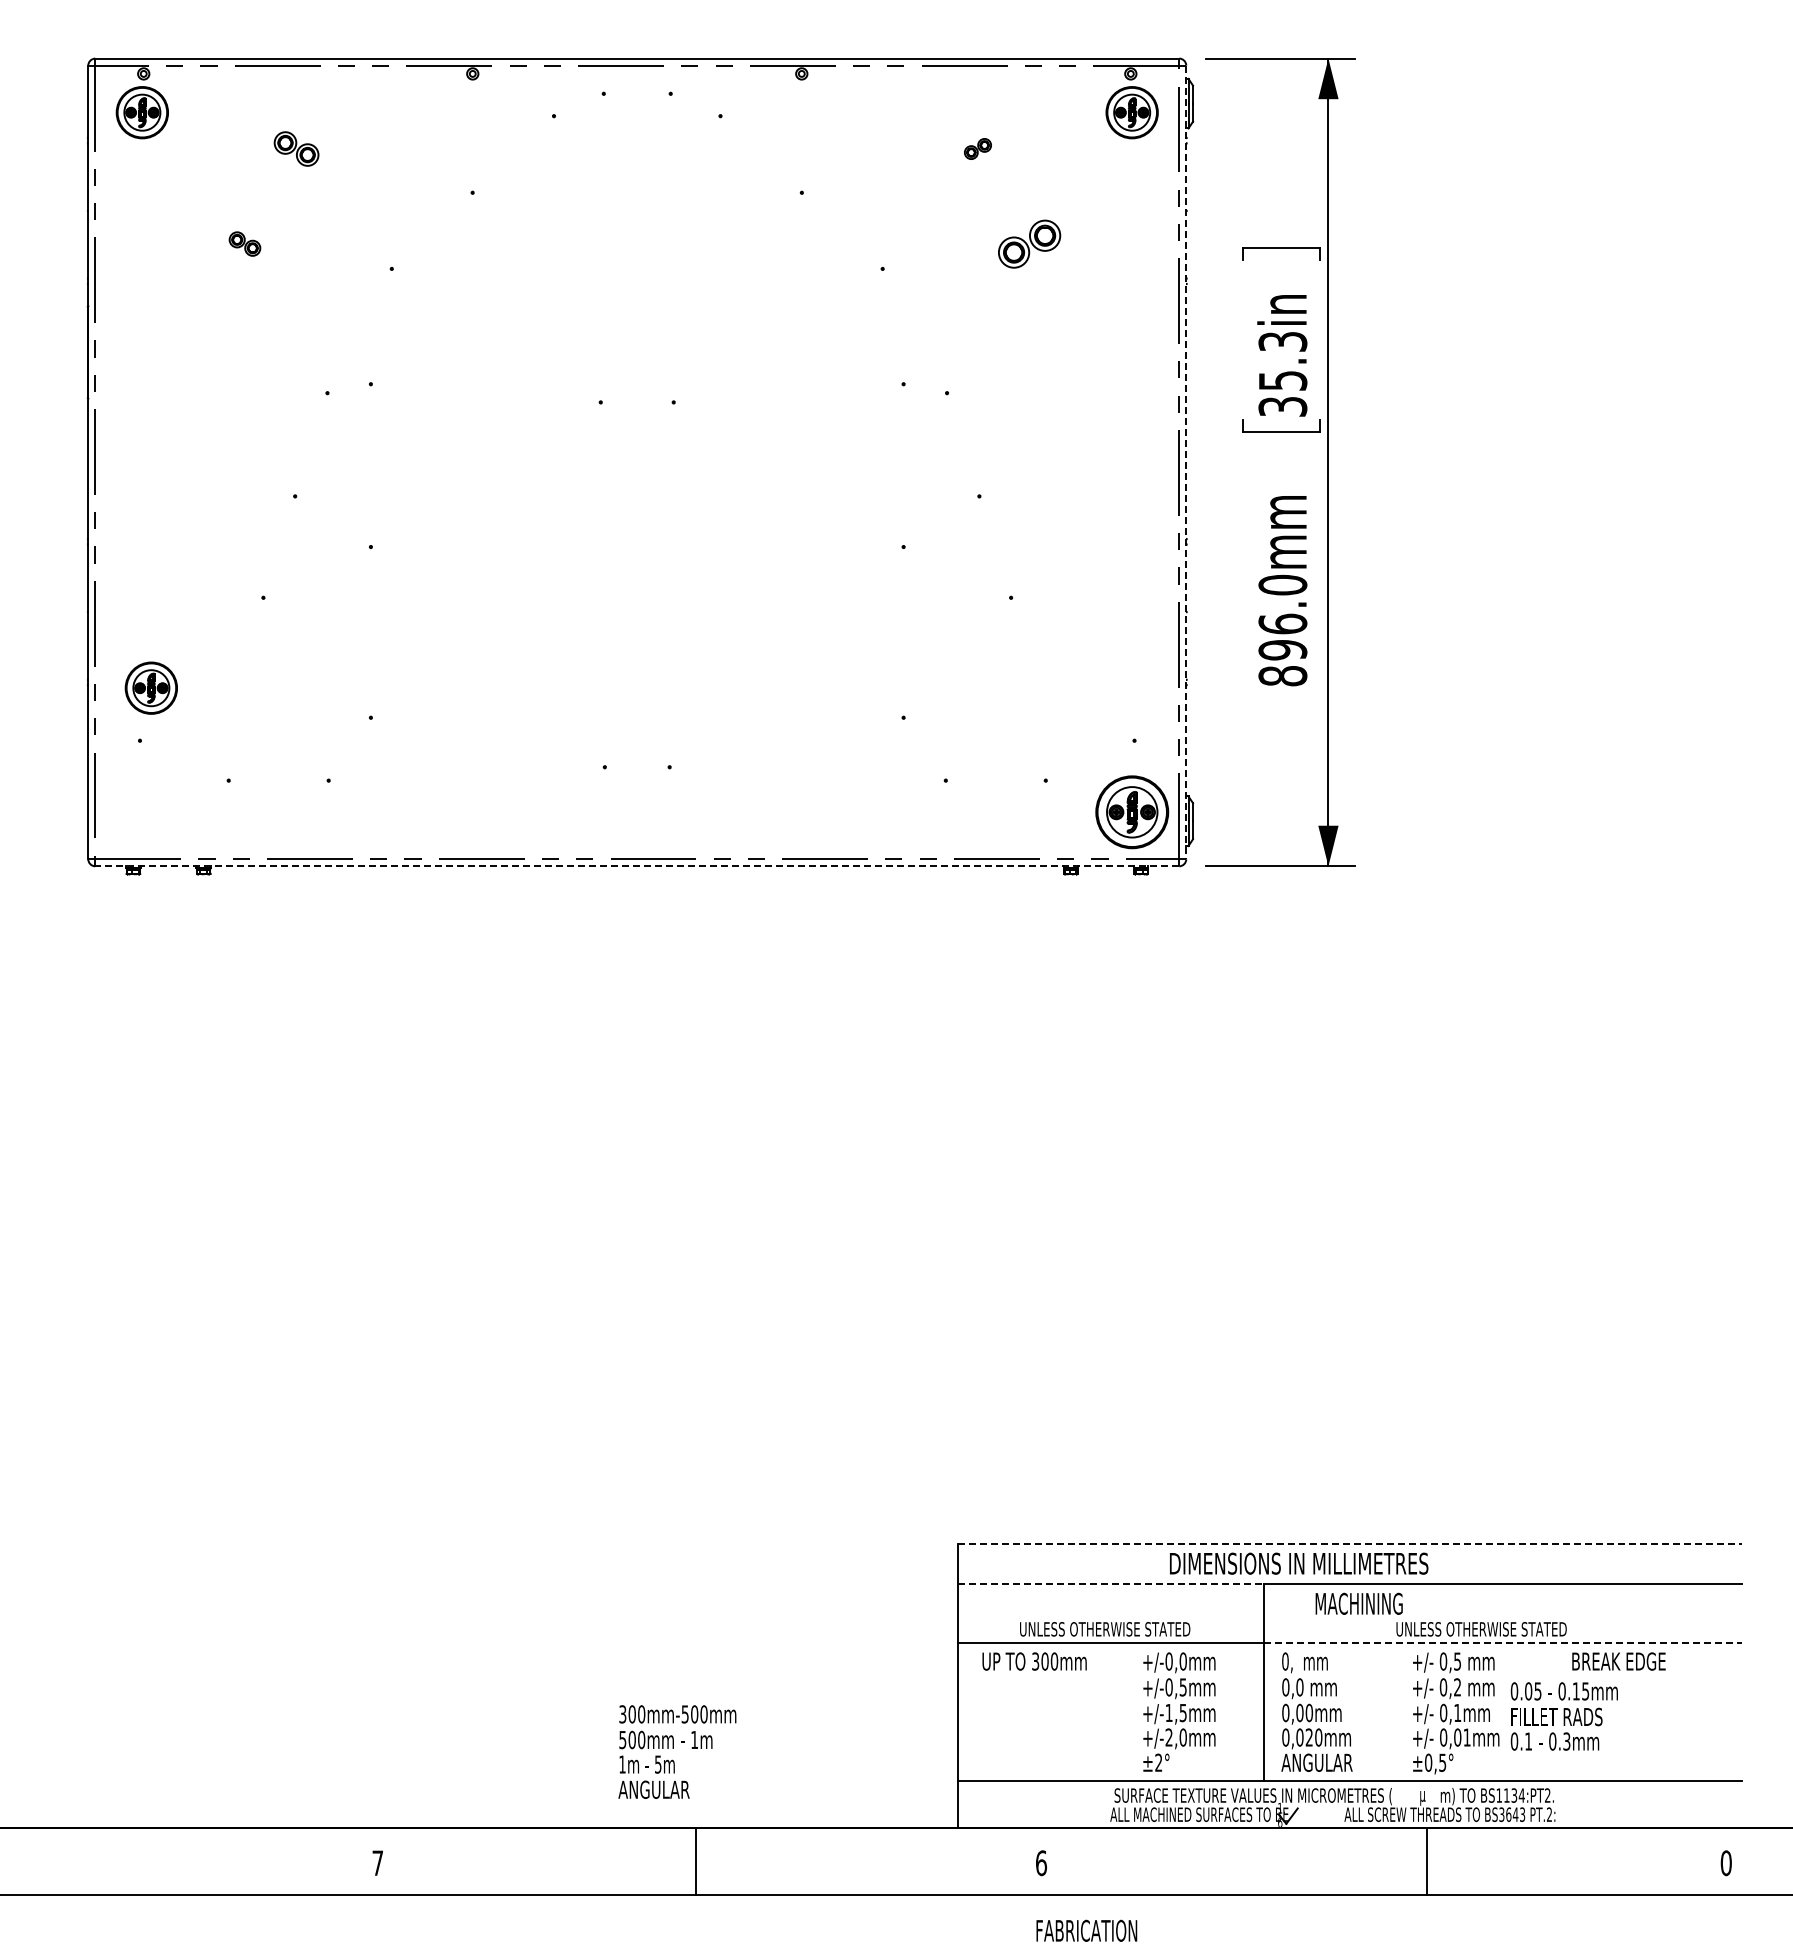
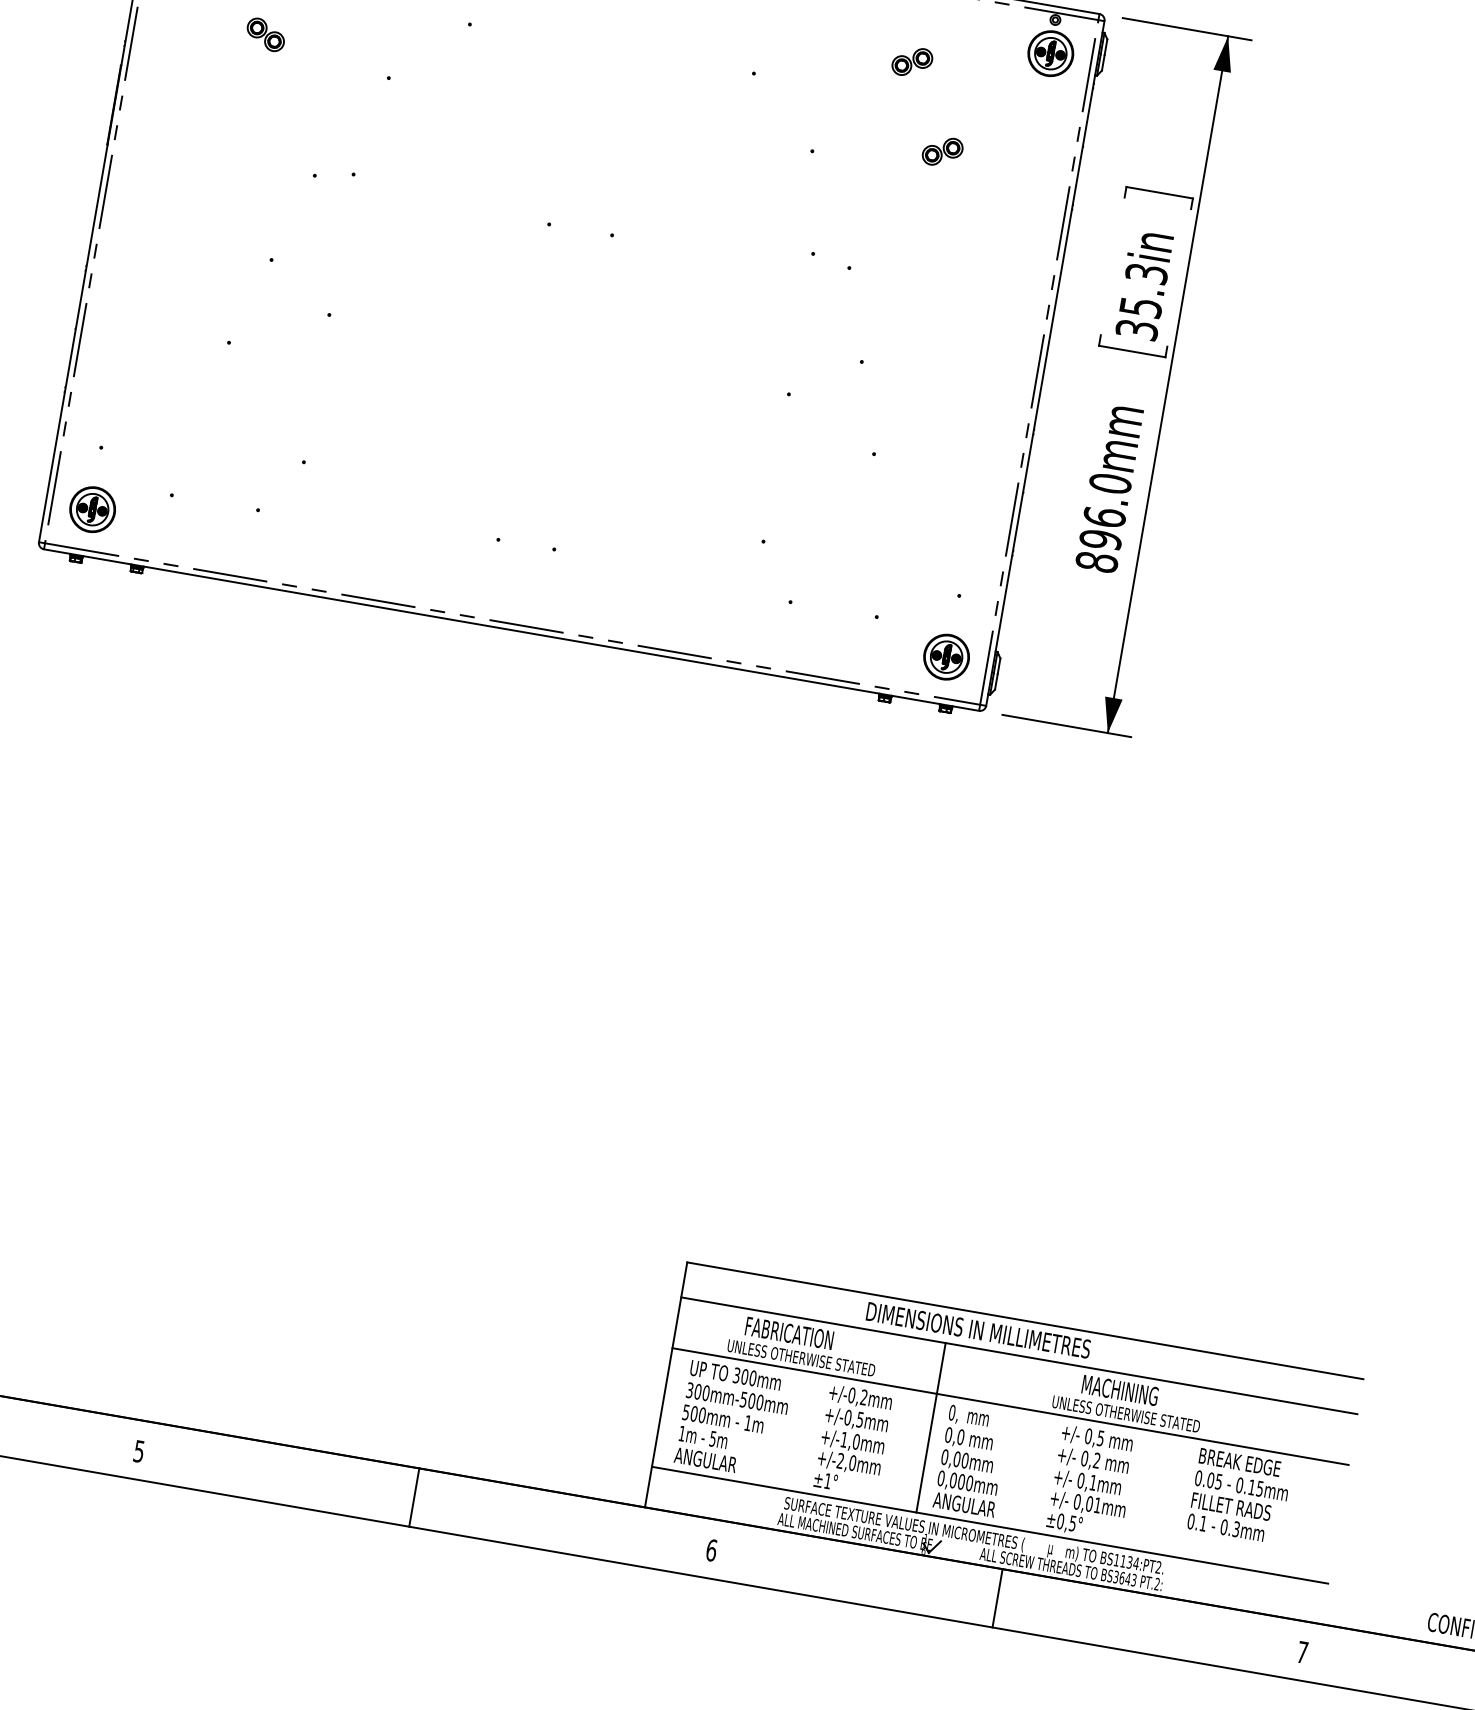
part: (977, 148) -> (912, 61), size x1.67
part: (244, 243) -> (265, 34), size x1.43
part: (1029, 243) -> (942, 151), size x0.71
line: (1186, 462) -> (1045, 363), dashed -> solid
part: (150, 687) -> (92, 508), moved
part: (1131, 811) -> (946, 656), size x0.71
line: (637, 866) -> (511, 630), dashed -> solid
line: (1349, 1543) -> (1025, 1320), dashed -> solid
line: (1111, 1584) -> (813, 1320), dashed -> solid
text: (1358, 1603) -> (1119, 1390), moved
line: (1503, 1643) -> (1143, 1429), dashed -> solid
text: (1182, 1661) -> (863, 1397), +/-0,0mm -> +/-0,2mm
text: (1182, 1712) -> (855, 1441), +/-1,5mm -> +/-1,0mm
text: (1563, 1716) -> (1237, 1507), moved
text: (1309, 1737) -> (961, 1481), 0,020mm -> 0,000mm
text: (677, 1751) -> (731, 1430), moved
text: (1158, 1762) -> (827, 1480), ±2° -> ±1°
line: (1426, 1861) -> (997, 1598), moved
text: (377, 1863) -> (138, 1451), 7 -> 5
text: (1725, 1863) -> (1301, 1652), 0 -> 7
text: (1086, 1930) -> (789, 1333), moved

